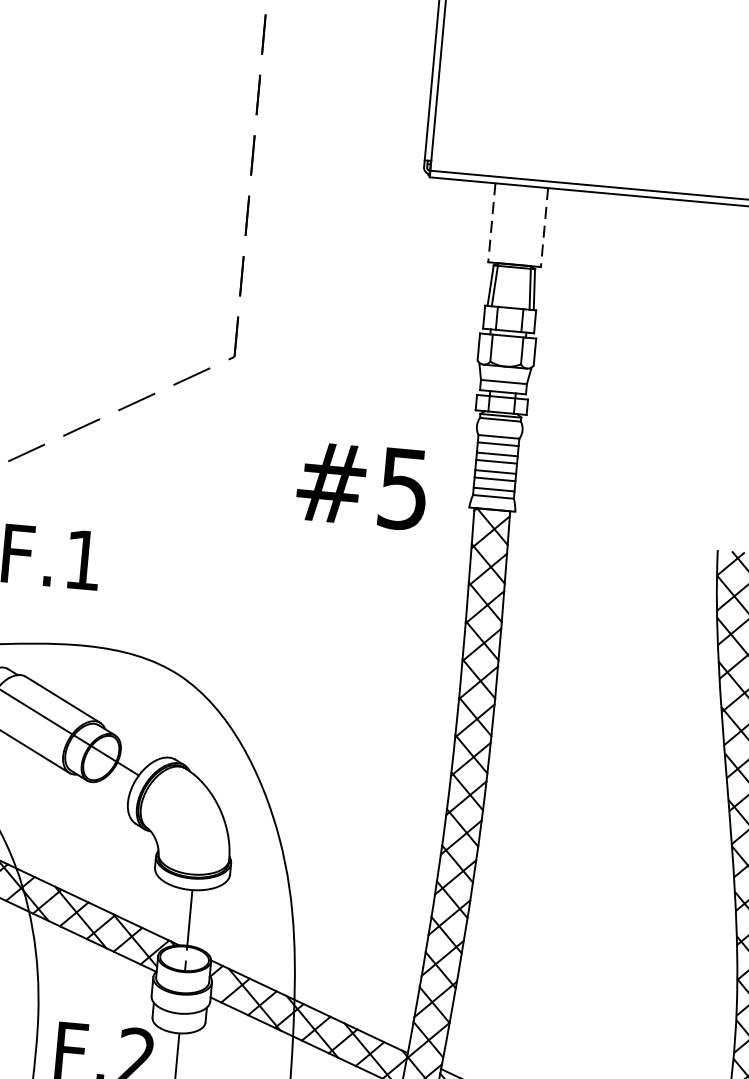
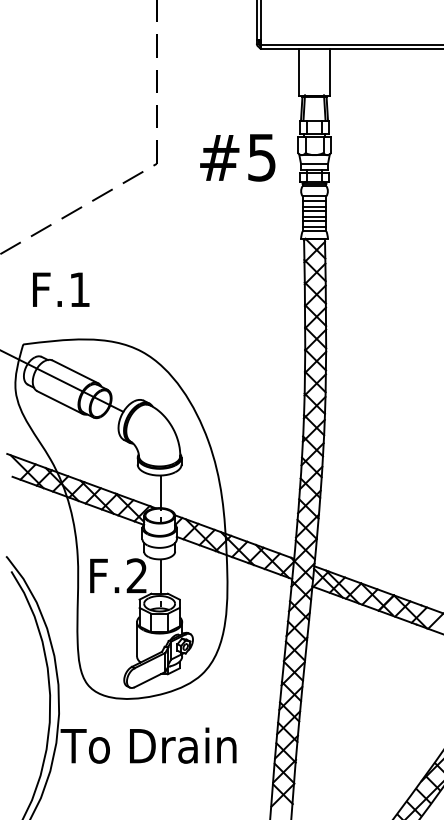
line: (492, 222) -> (299, 72), dashed -> solid
line: (543, 227) -> (329, 72), dashed -> solid
text: (361, 485) -> (237, 157), moved

